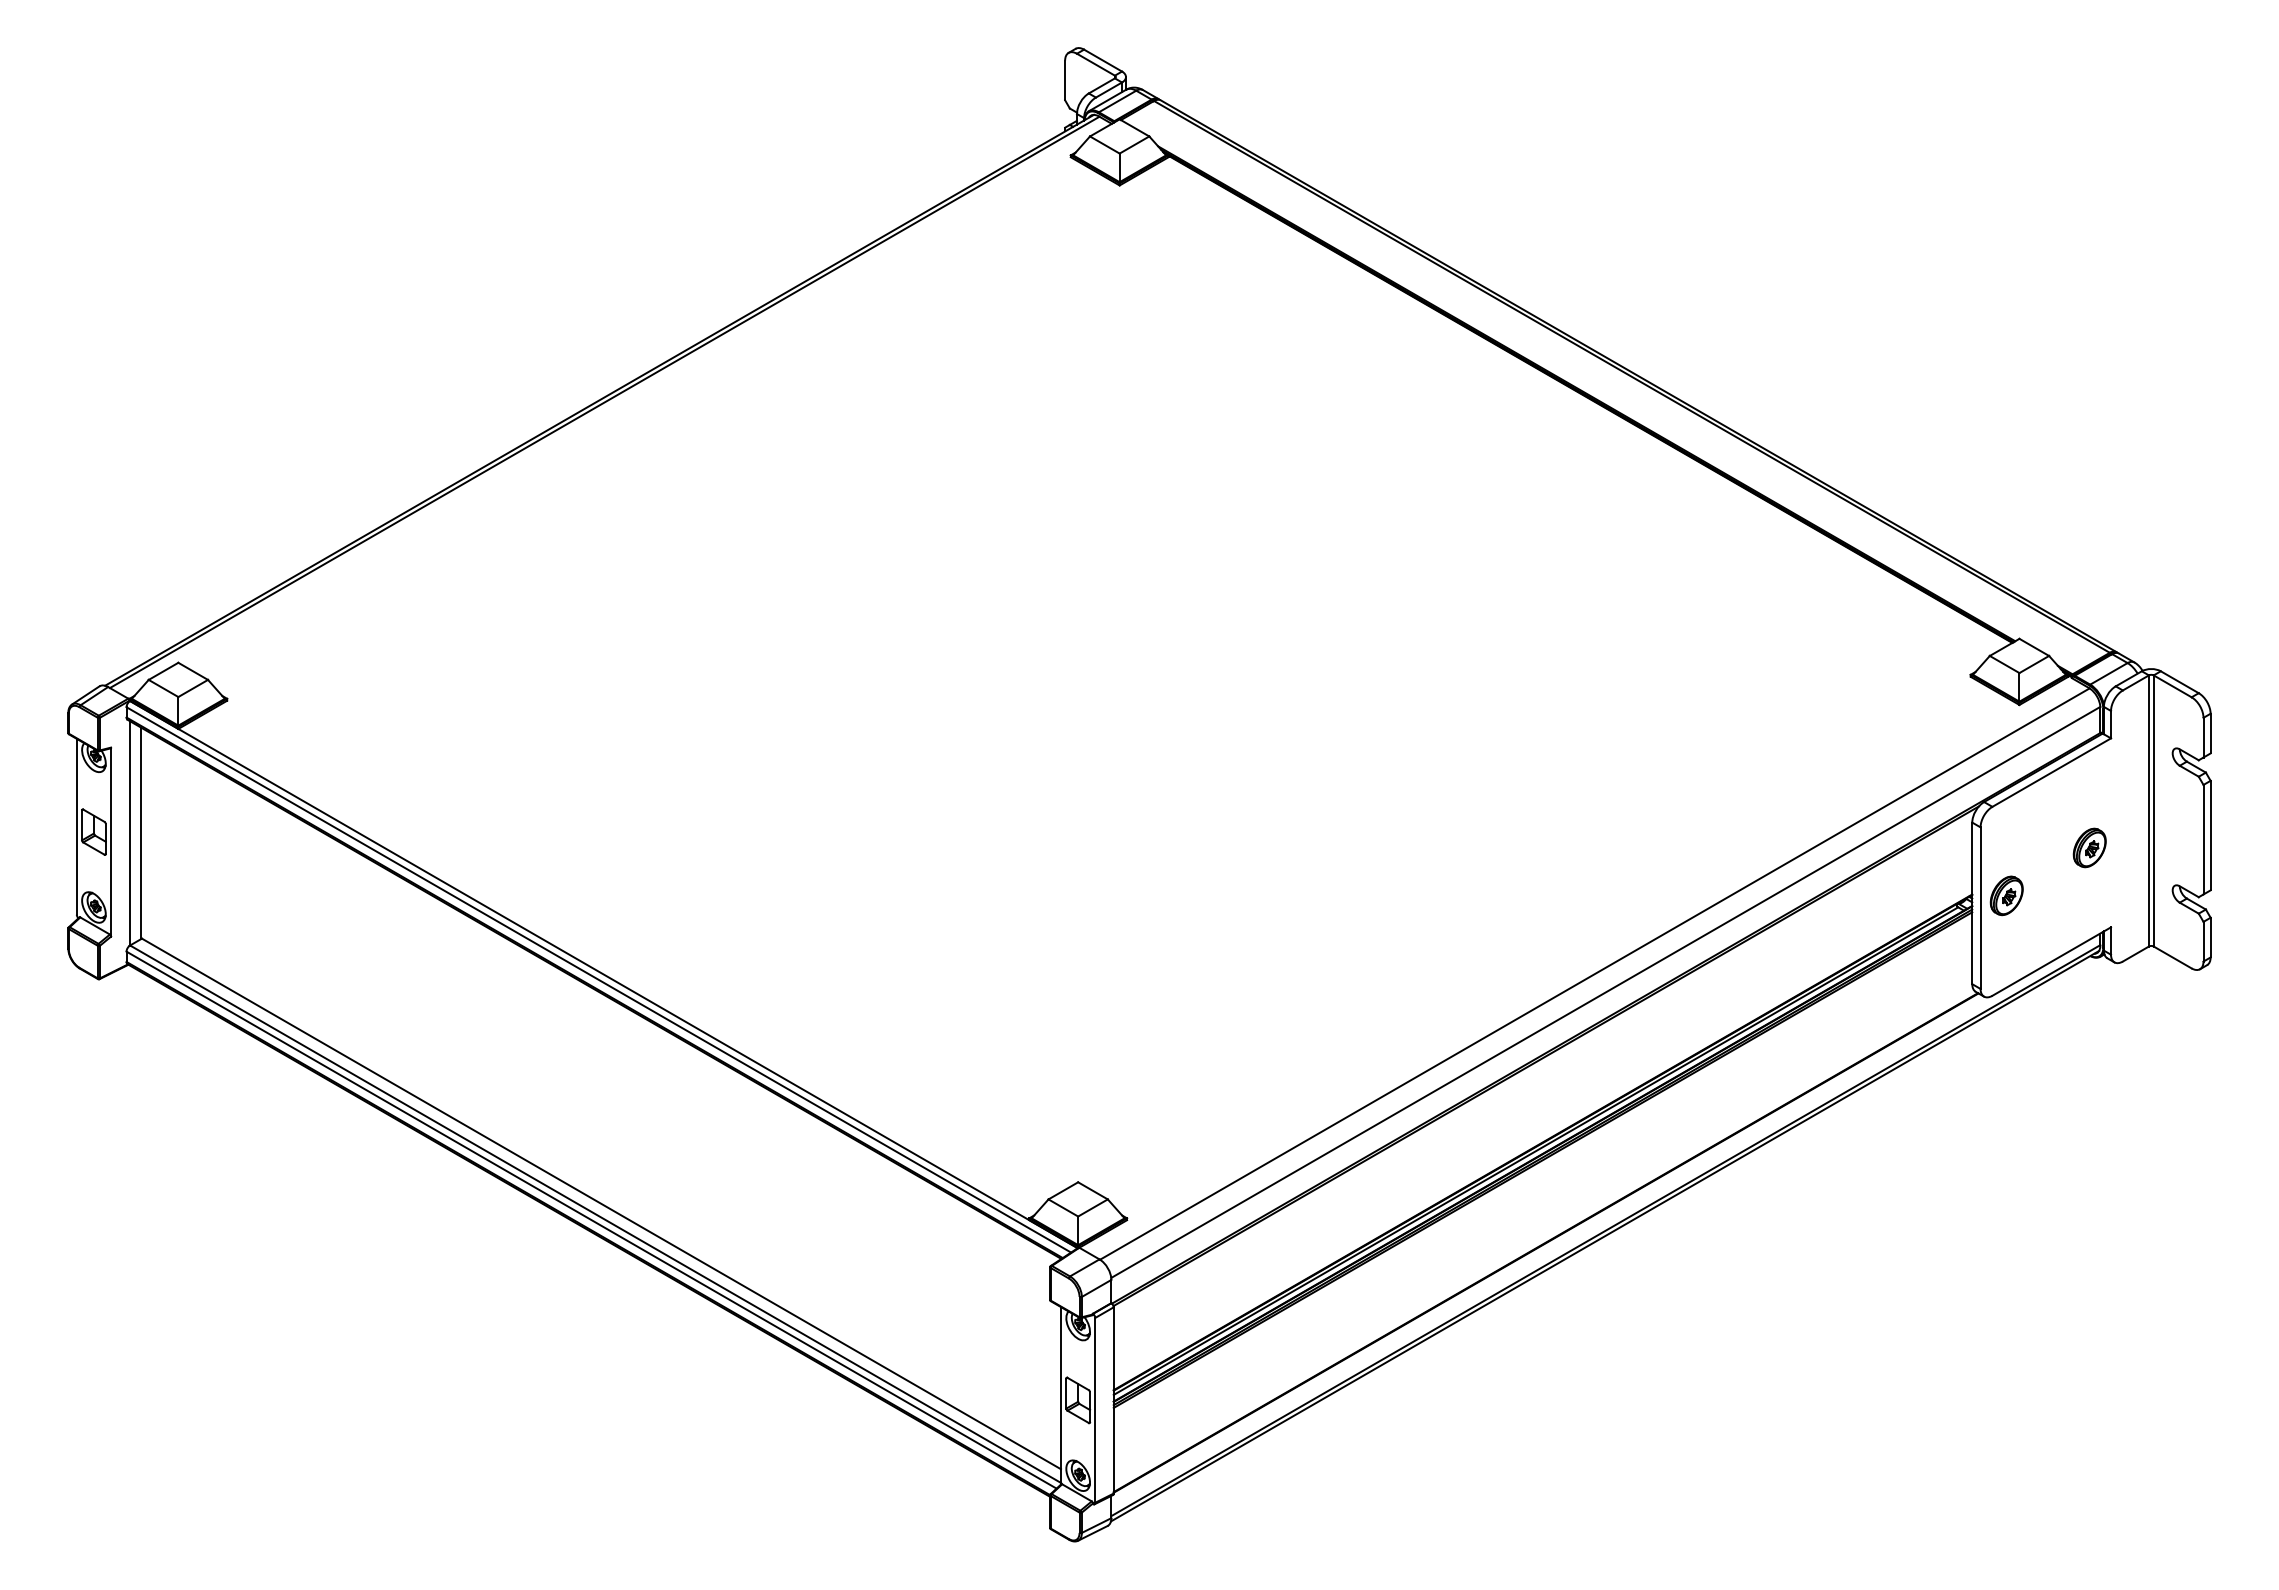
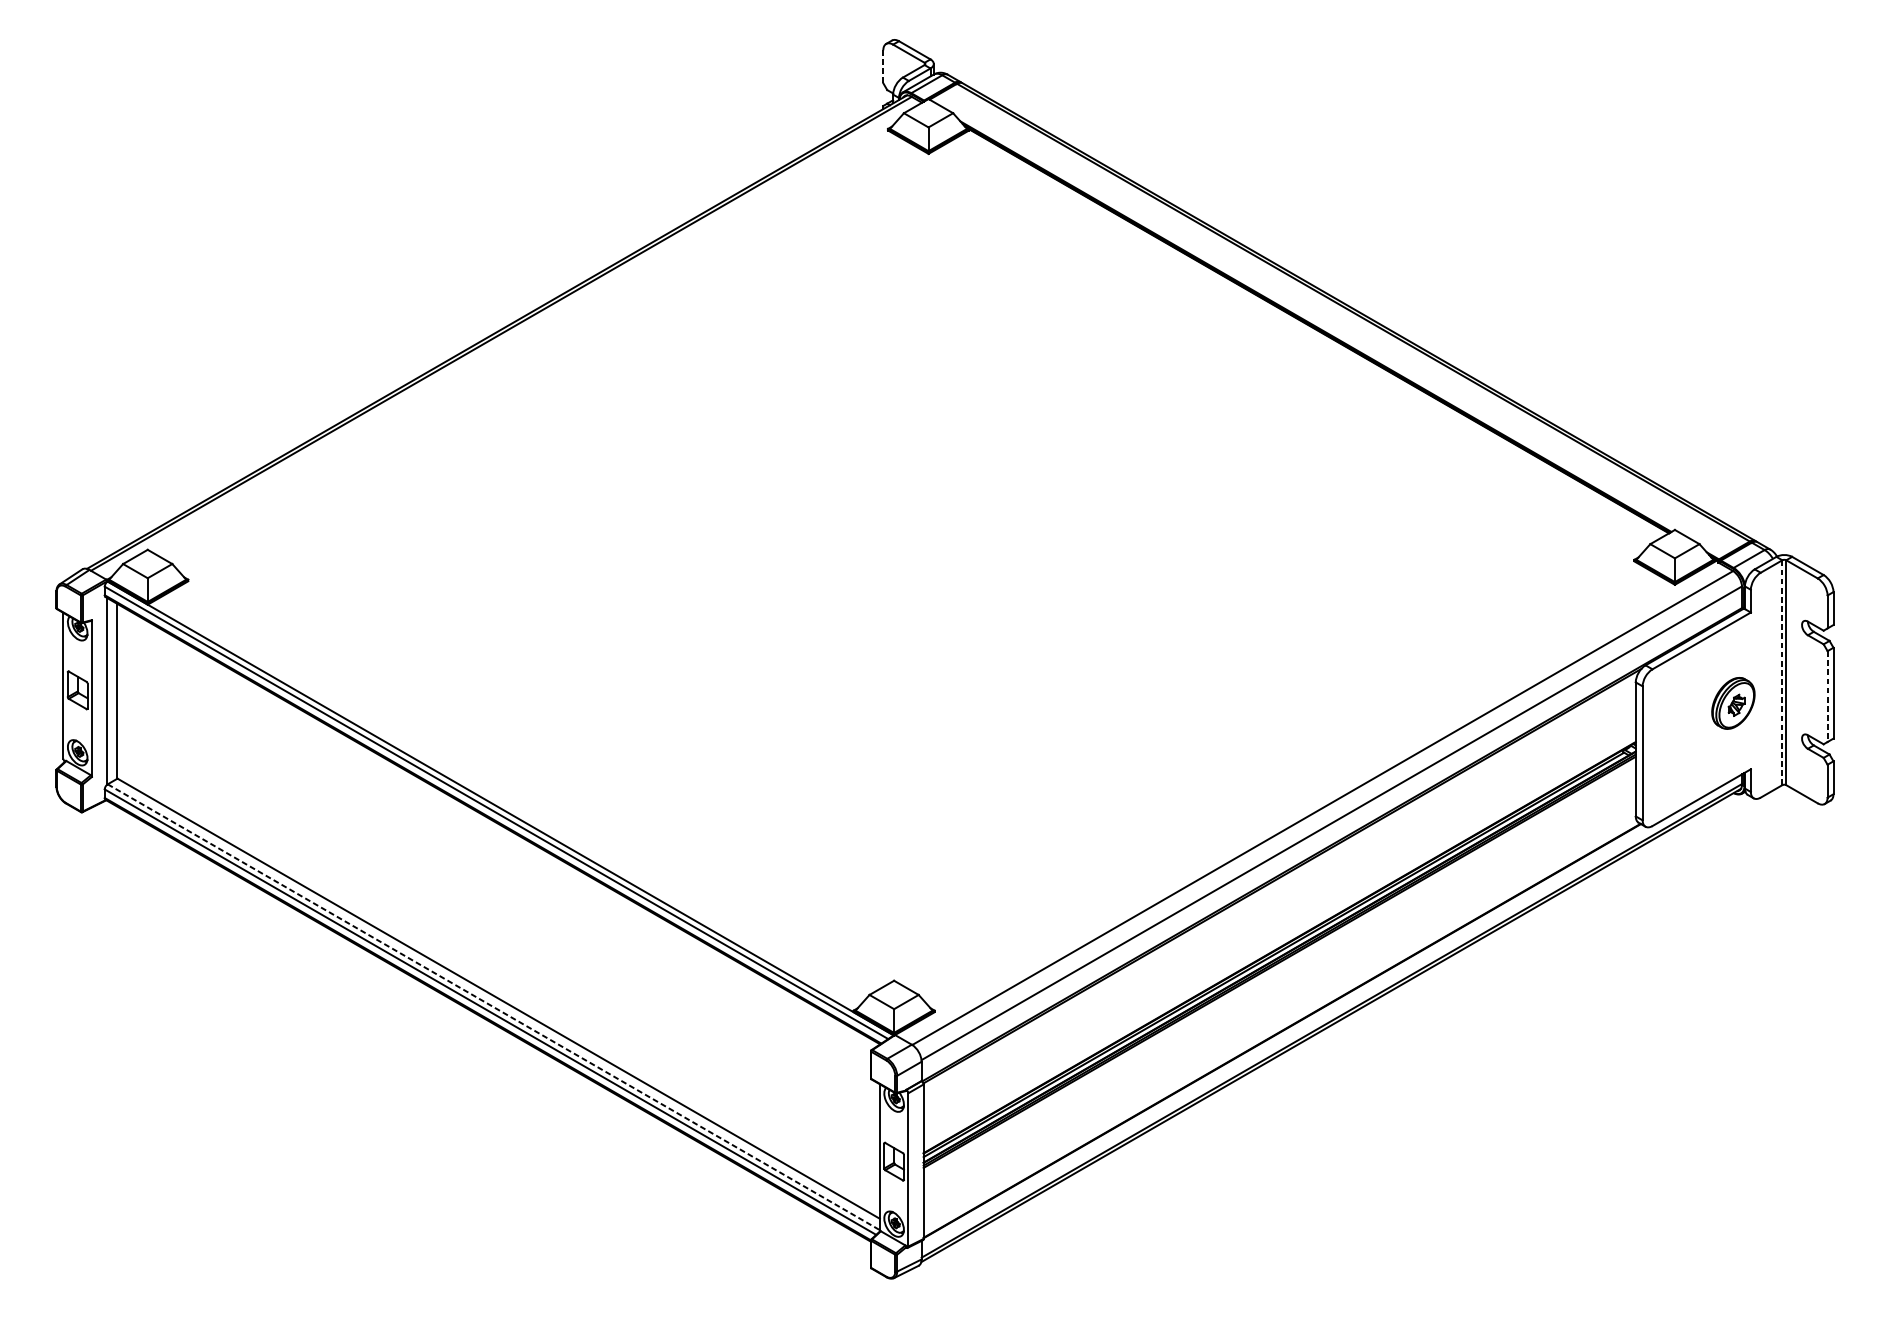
line: (1065, 80) -> (883, 66), solid -> dashed
line: (2148, 810) -> (1781, 672), solid -> dashed
line: (2203, 839) -> (1827, 696), solid -> dashed
part: (2089, 847) -> (1733, 703), size x1.6
part: (2006, 895) -> (1664, 742), removed
line: (596, 1214) -> (494, 1007), solid -> dashed

